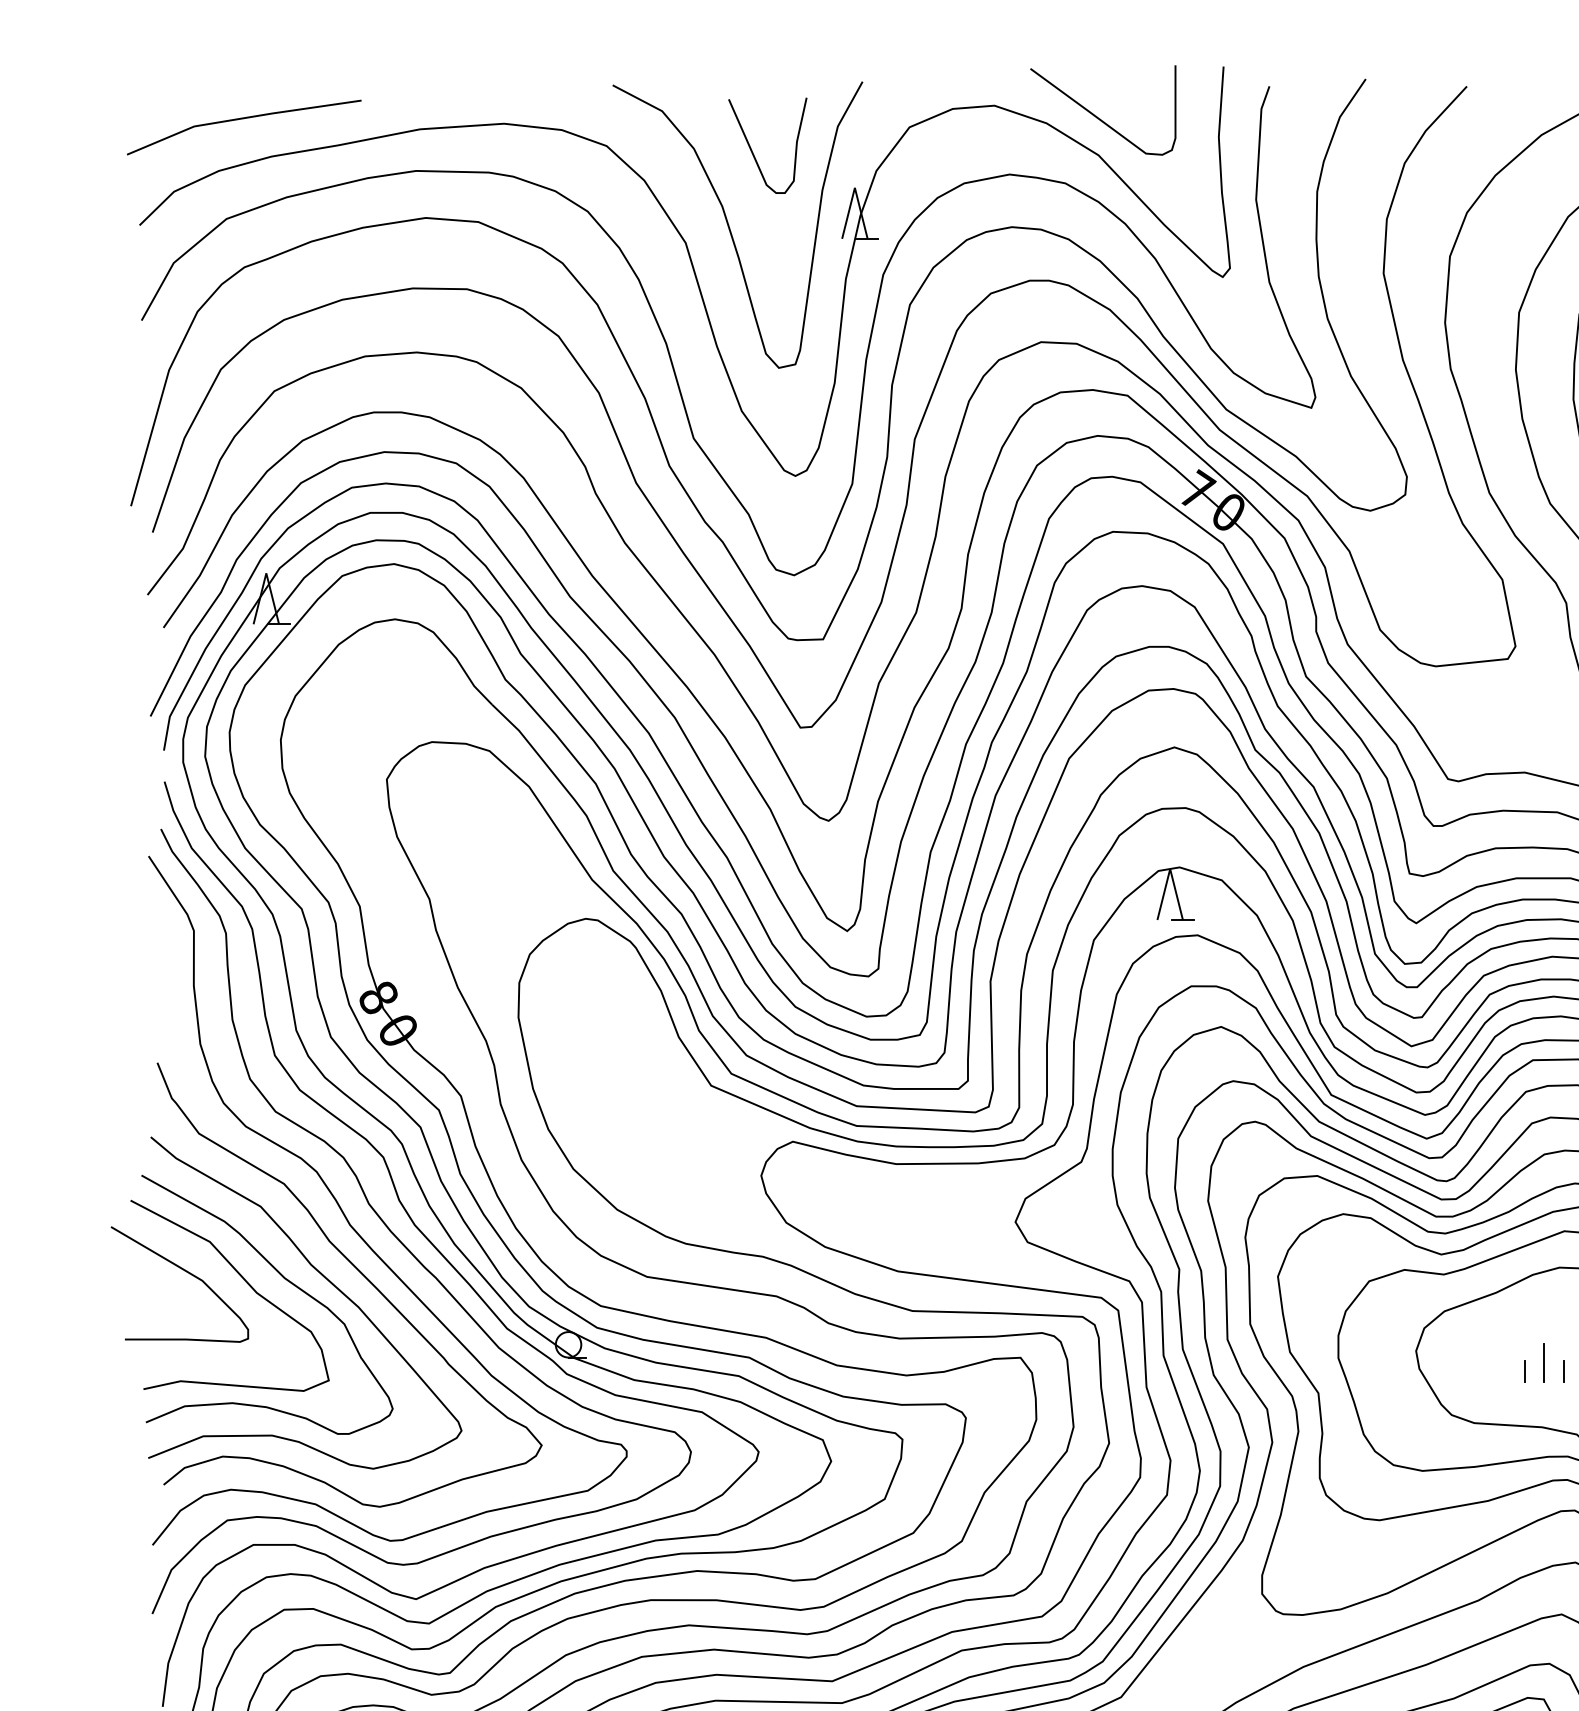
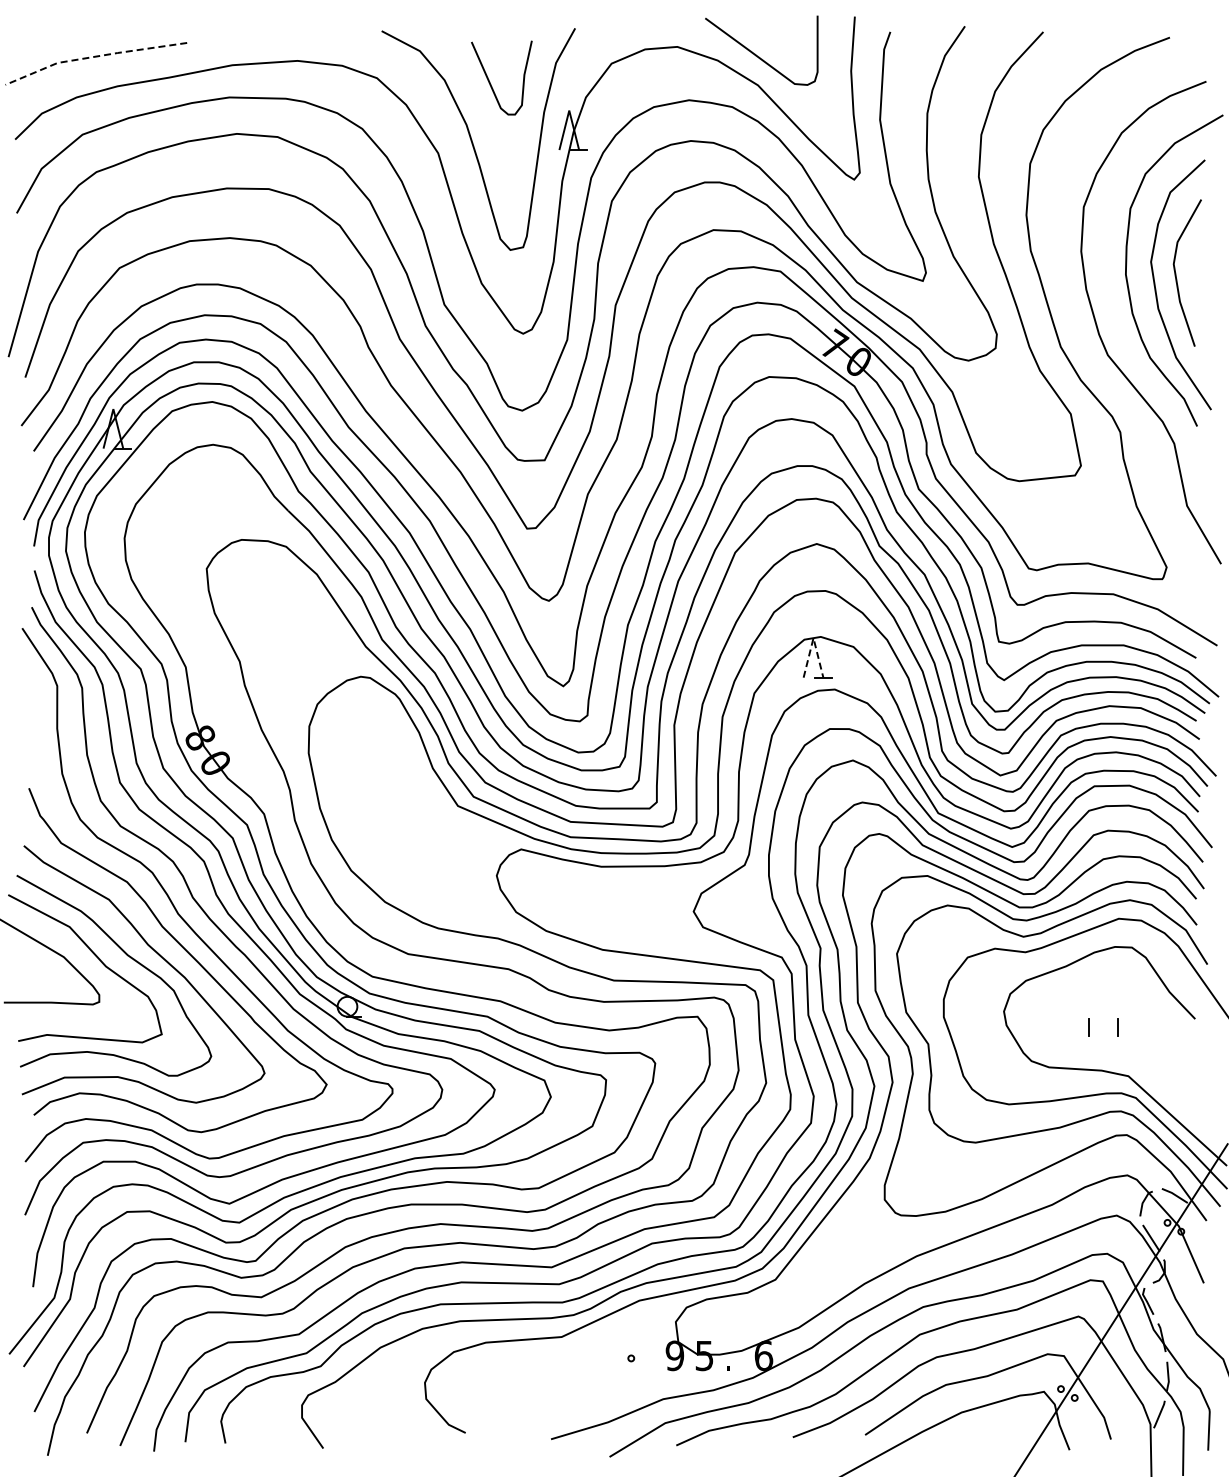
line: (241, 118) -> (94, 56), solid -> dashed
line: (1170, 869) -> (813, 638), solid -> dashed
line: (1544, 1362) -> (1103, 1020), removed

